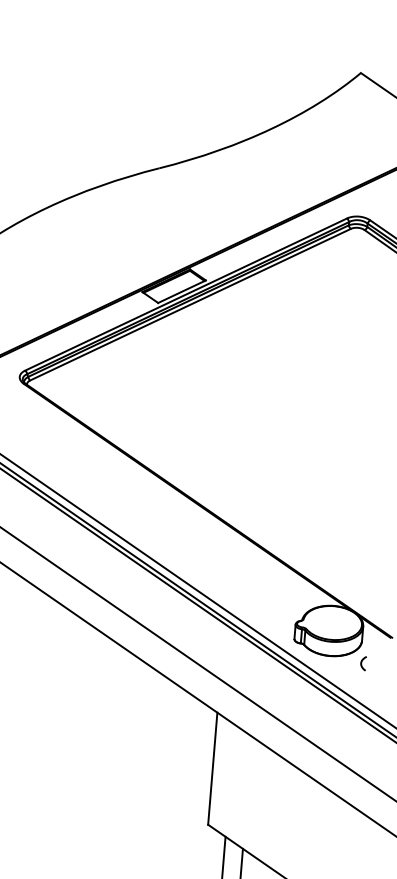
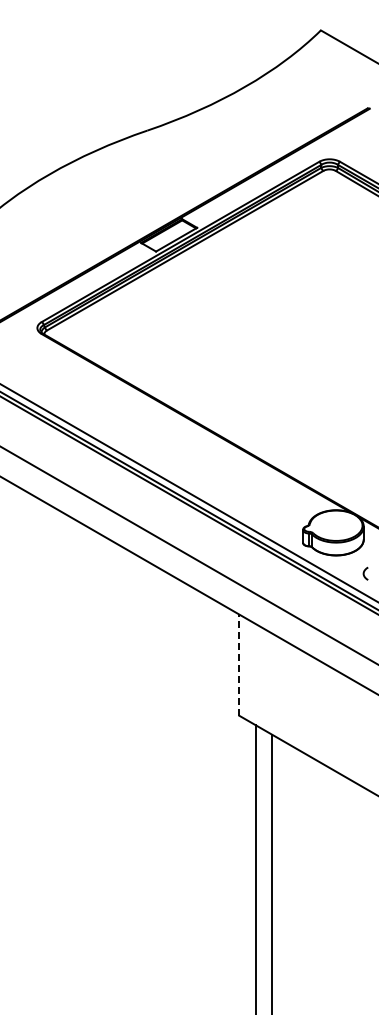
curve: (362, 663) -> (364, 573), moved
line: (212, 769) -> (239, 665), solid -> dashed

